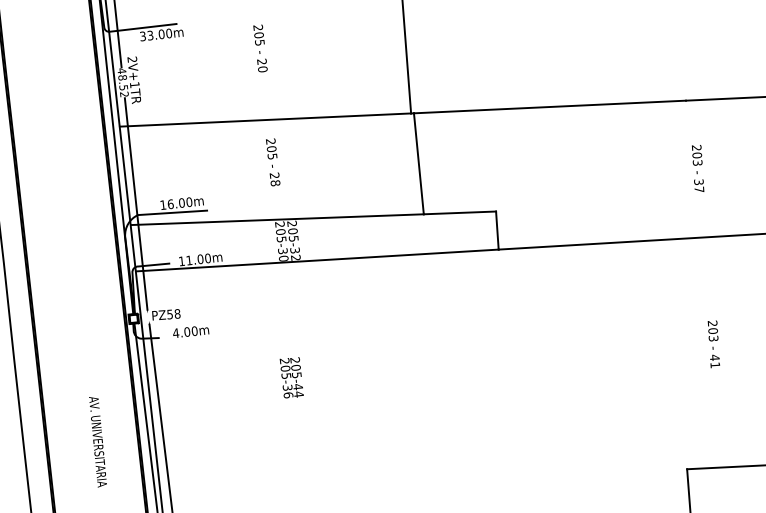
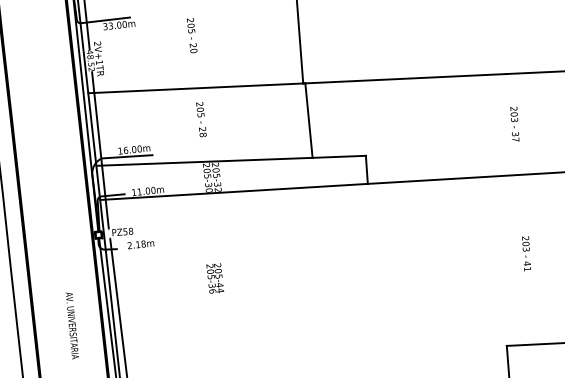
text: (184, 332) -> (136, 245), 4.00m -> 2.18m

